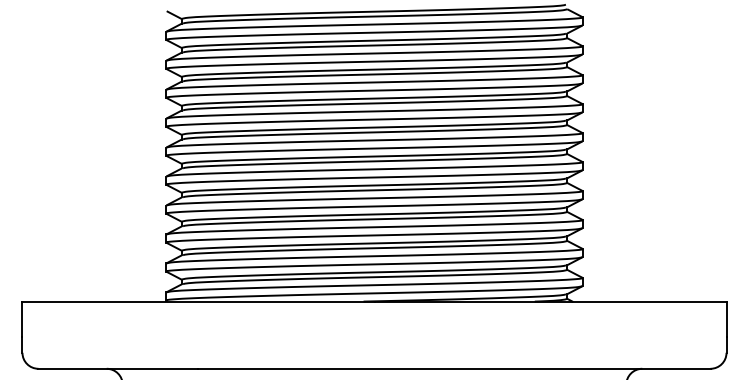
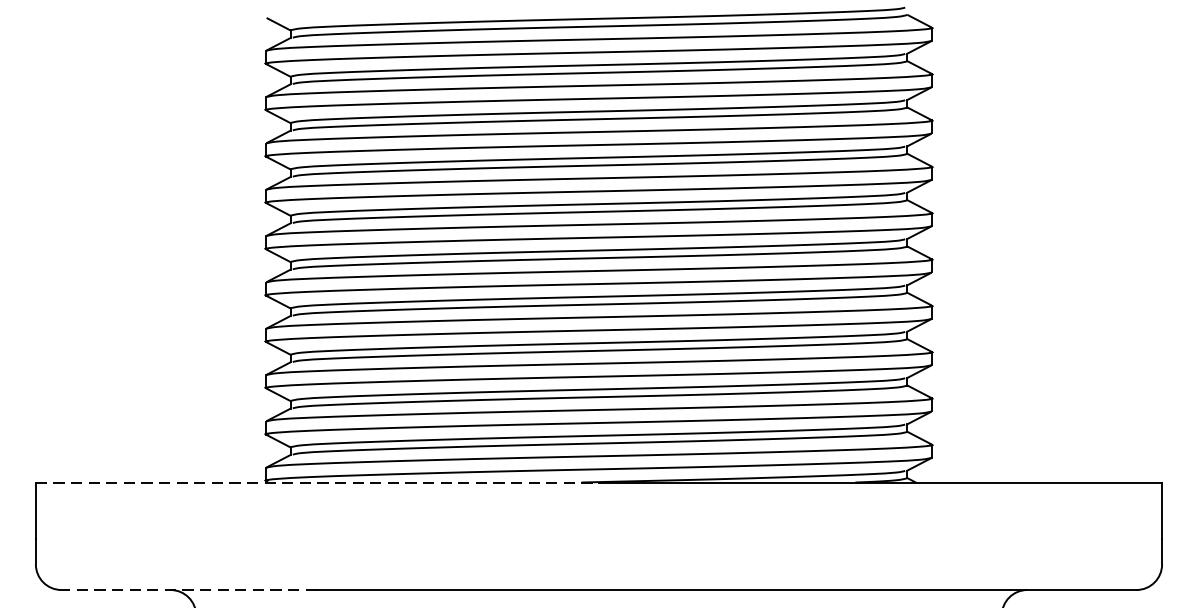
line: (198, 301) -> (317, 482), solid -> dashed
line: (118, 368) -> (189, 589), solid -> dashed

